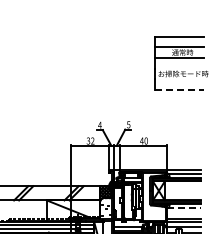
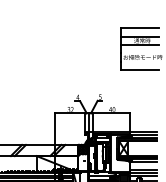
line: (180, 90) -> (140, 70), dashed -> solid
line: (184, 208) -> (143, 162), dashed -> solid

